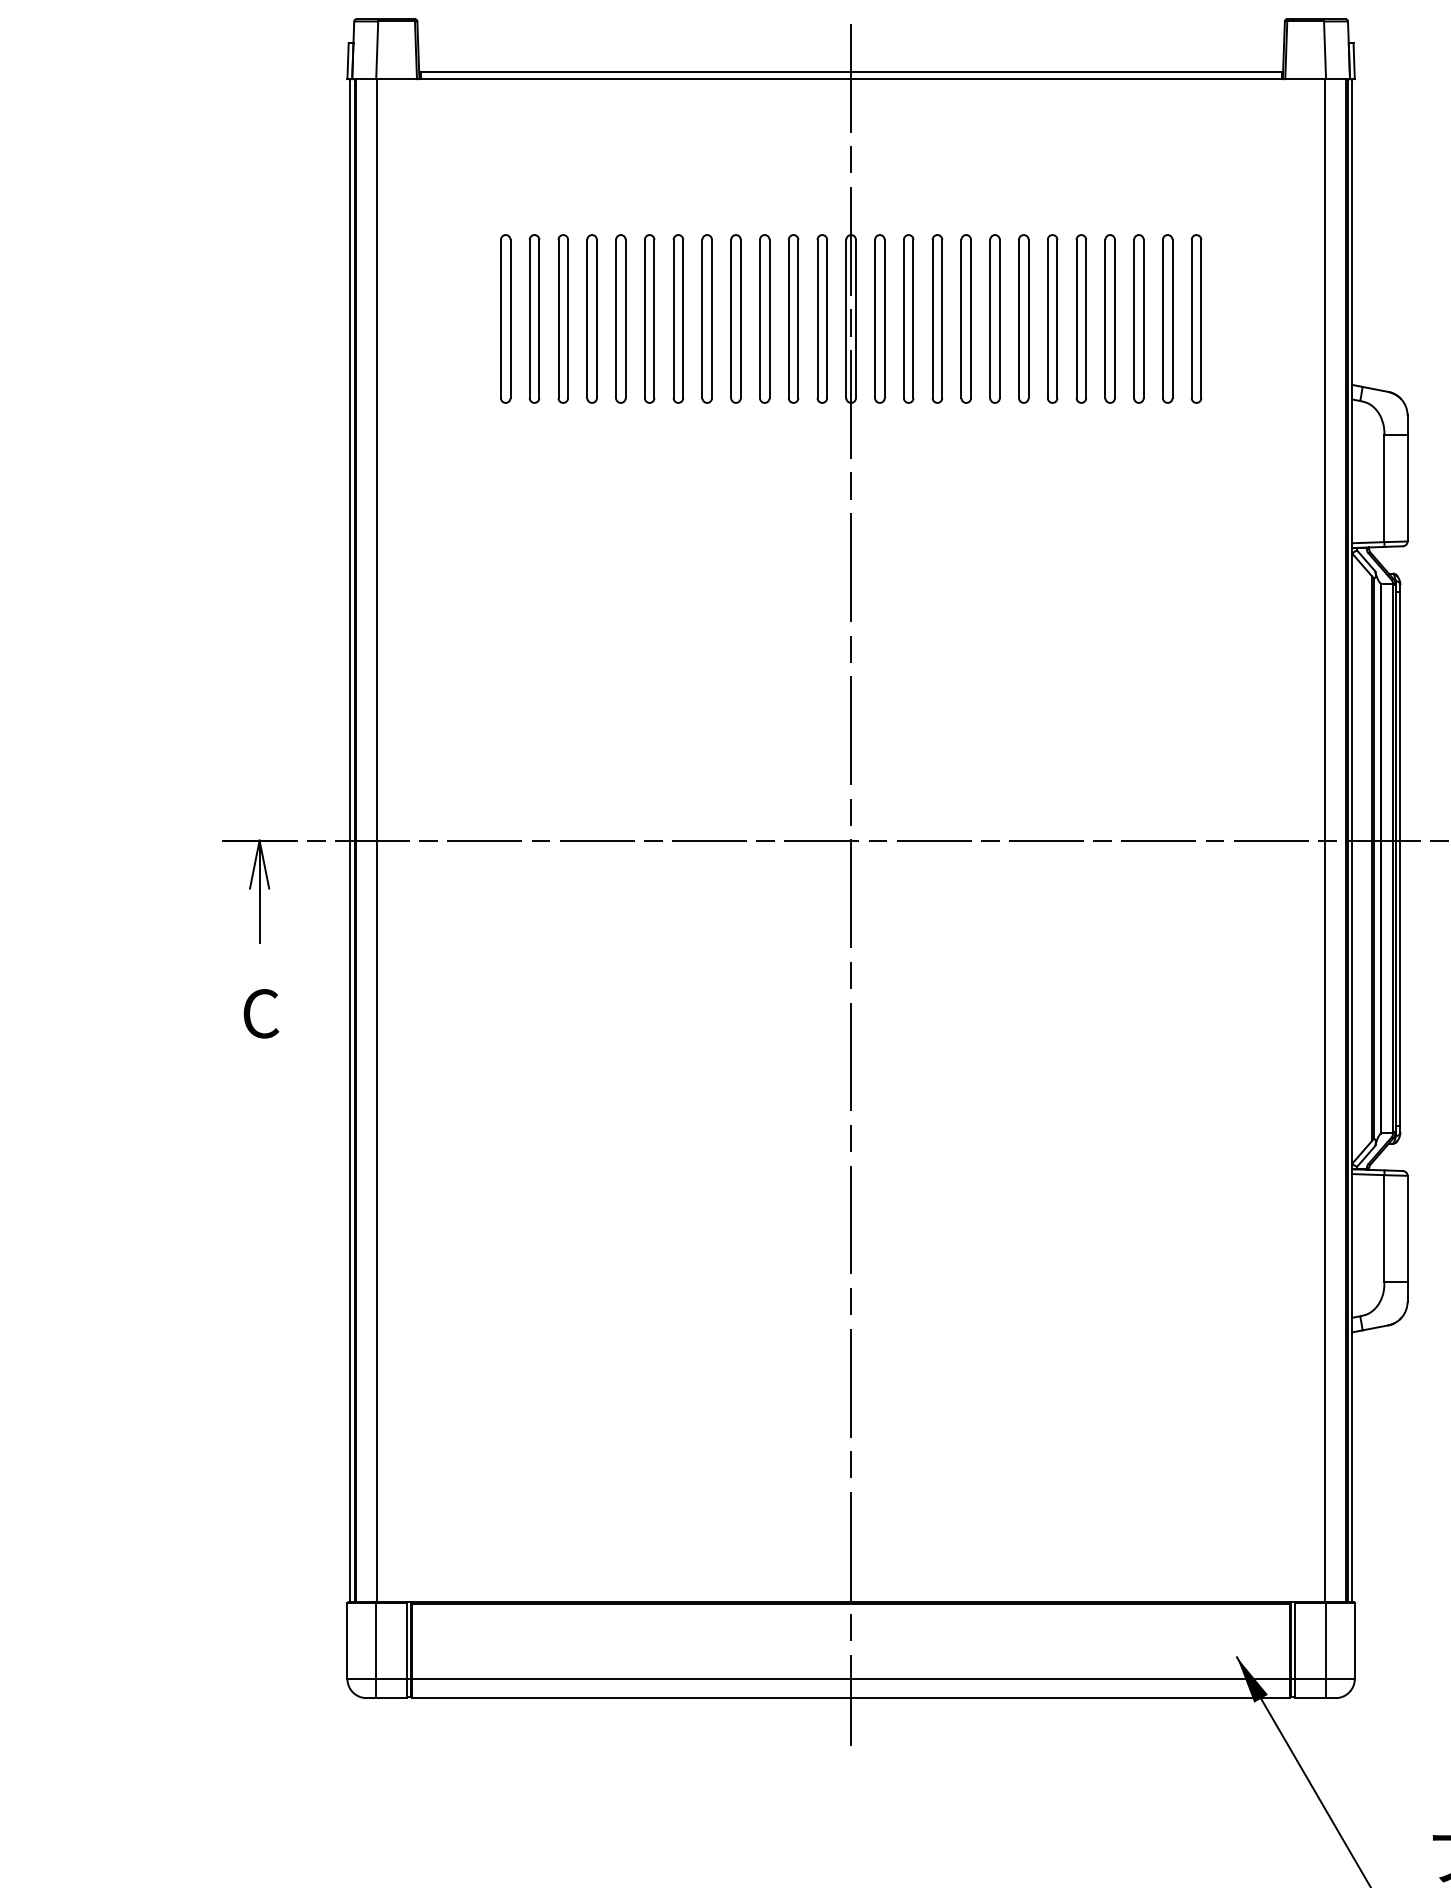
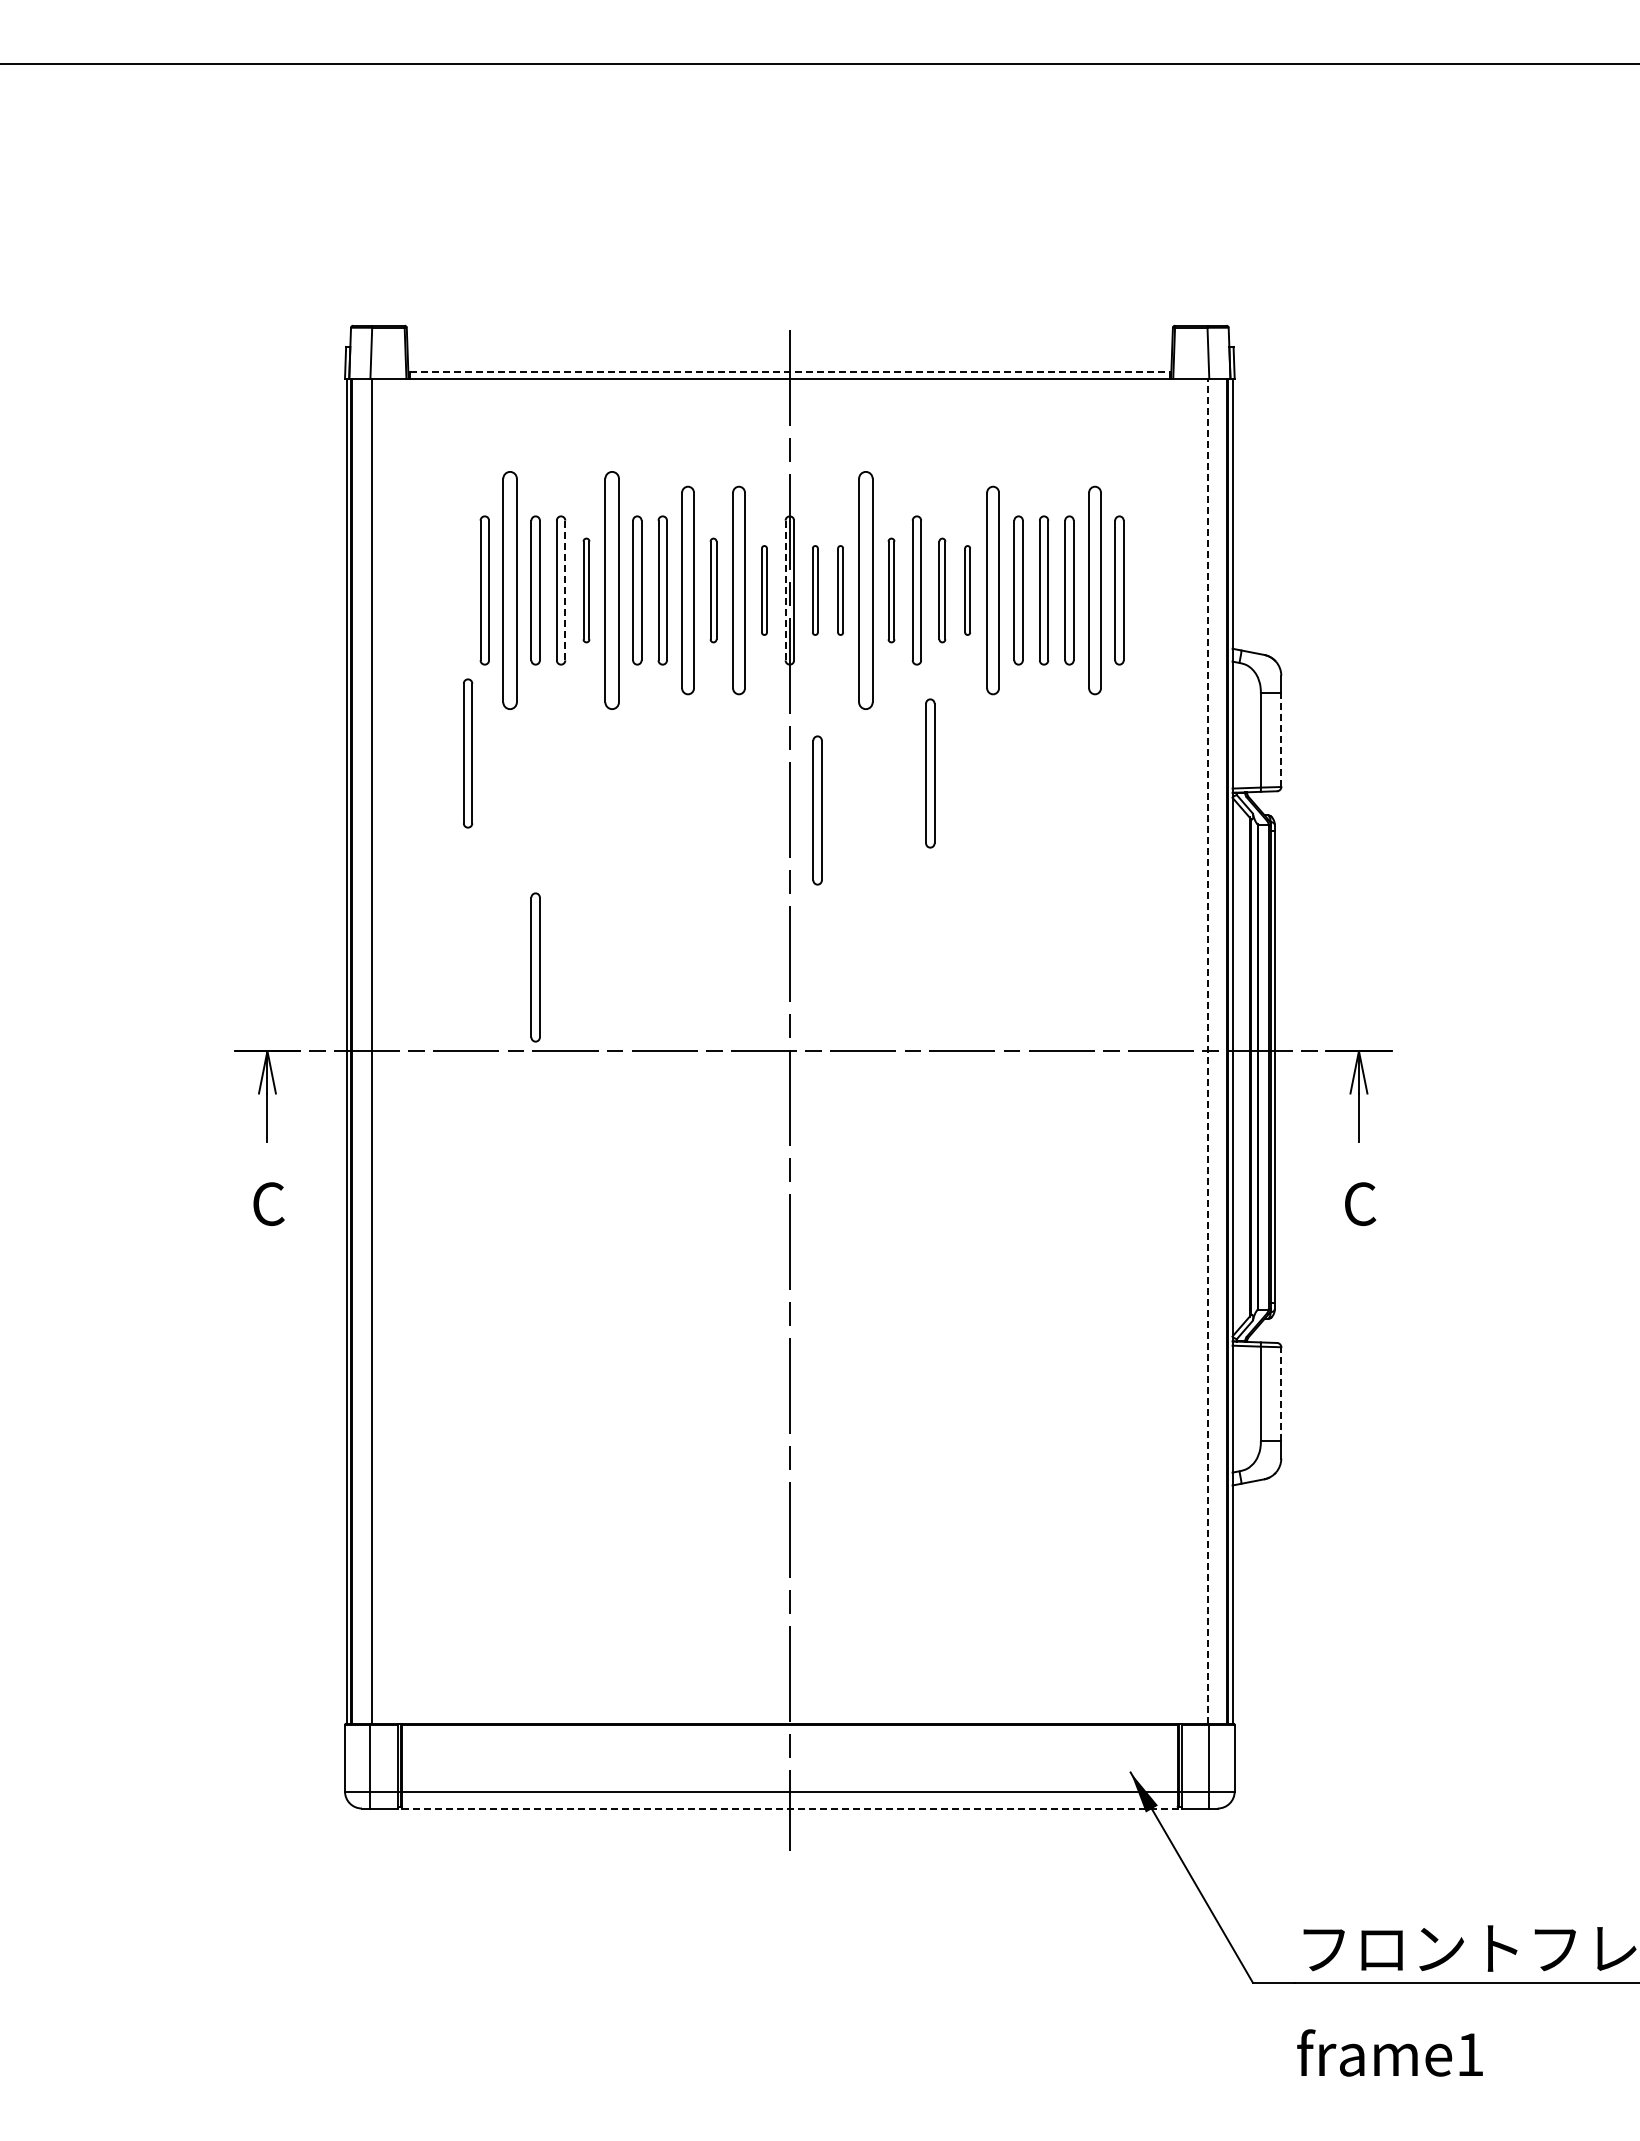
line: (851, 72) -> (790, 372), solid -> dashed
part: (534, 318) -> (510, 590), size x1.6
line: (597, 318) -> (565, 590), solid -> dashed
part: (620, 318) -> (586, 590), size x0.7
part: (649, 318) -> (611, 590), size x1.6
part: (736, 318) -> (688, 590), size x1.4
part: (764, 318) -> (713, 590), size x0.7
part: (792, 318) -> (738, 590), size x1.4
part: (822, 318) -> (764, 590), size x0.6
line: (846, 318) -> (785, 590), solid -> dashed
part: (880, 318) -> (815, 590), size x0.6
part: (908, 318) -> (840, 590), size x0.6
part: (937, 318) -> (866, 590), size x1.6
part: (966, 318) -> (891, 590), size x0.7
part: (1023, 318) -> (942, 590), size x0.7
part: (1052, 318) -> (967, 590), size x0.6
part: (1081, 318) -> (993, 590), size x1.4
part: (1196, 318) -> (1094, 590), size x1.4
part: (1224, 318) -> (1119, 590), added
line: (1407, 488) -> (1281, 740), solid -> dashed
part: (487, 503) -> (468, 753), added
part: (1010, 526) -> (930, 773), added
part: (882, 568) -> (817, 810), added
part: (563, 745) -> (535, 967), added
line: (1325, 840) -> (1208, 1051), solid -> dashed
line: (1407, 1229) -> (1281, 1394), solid -> dashed
line: (850, 1698) -> (789, 1808), solid -> dashed

